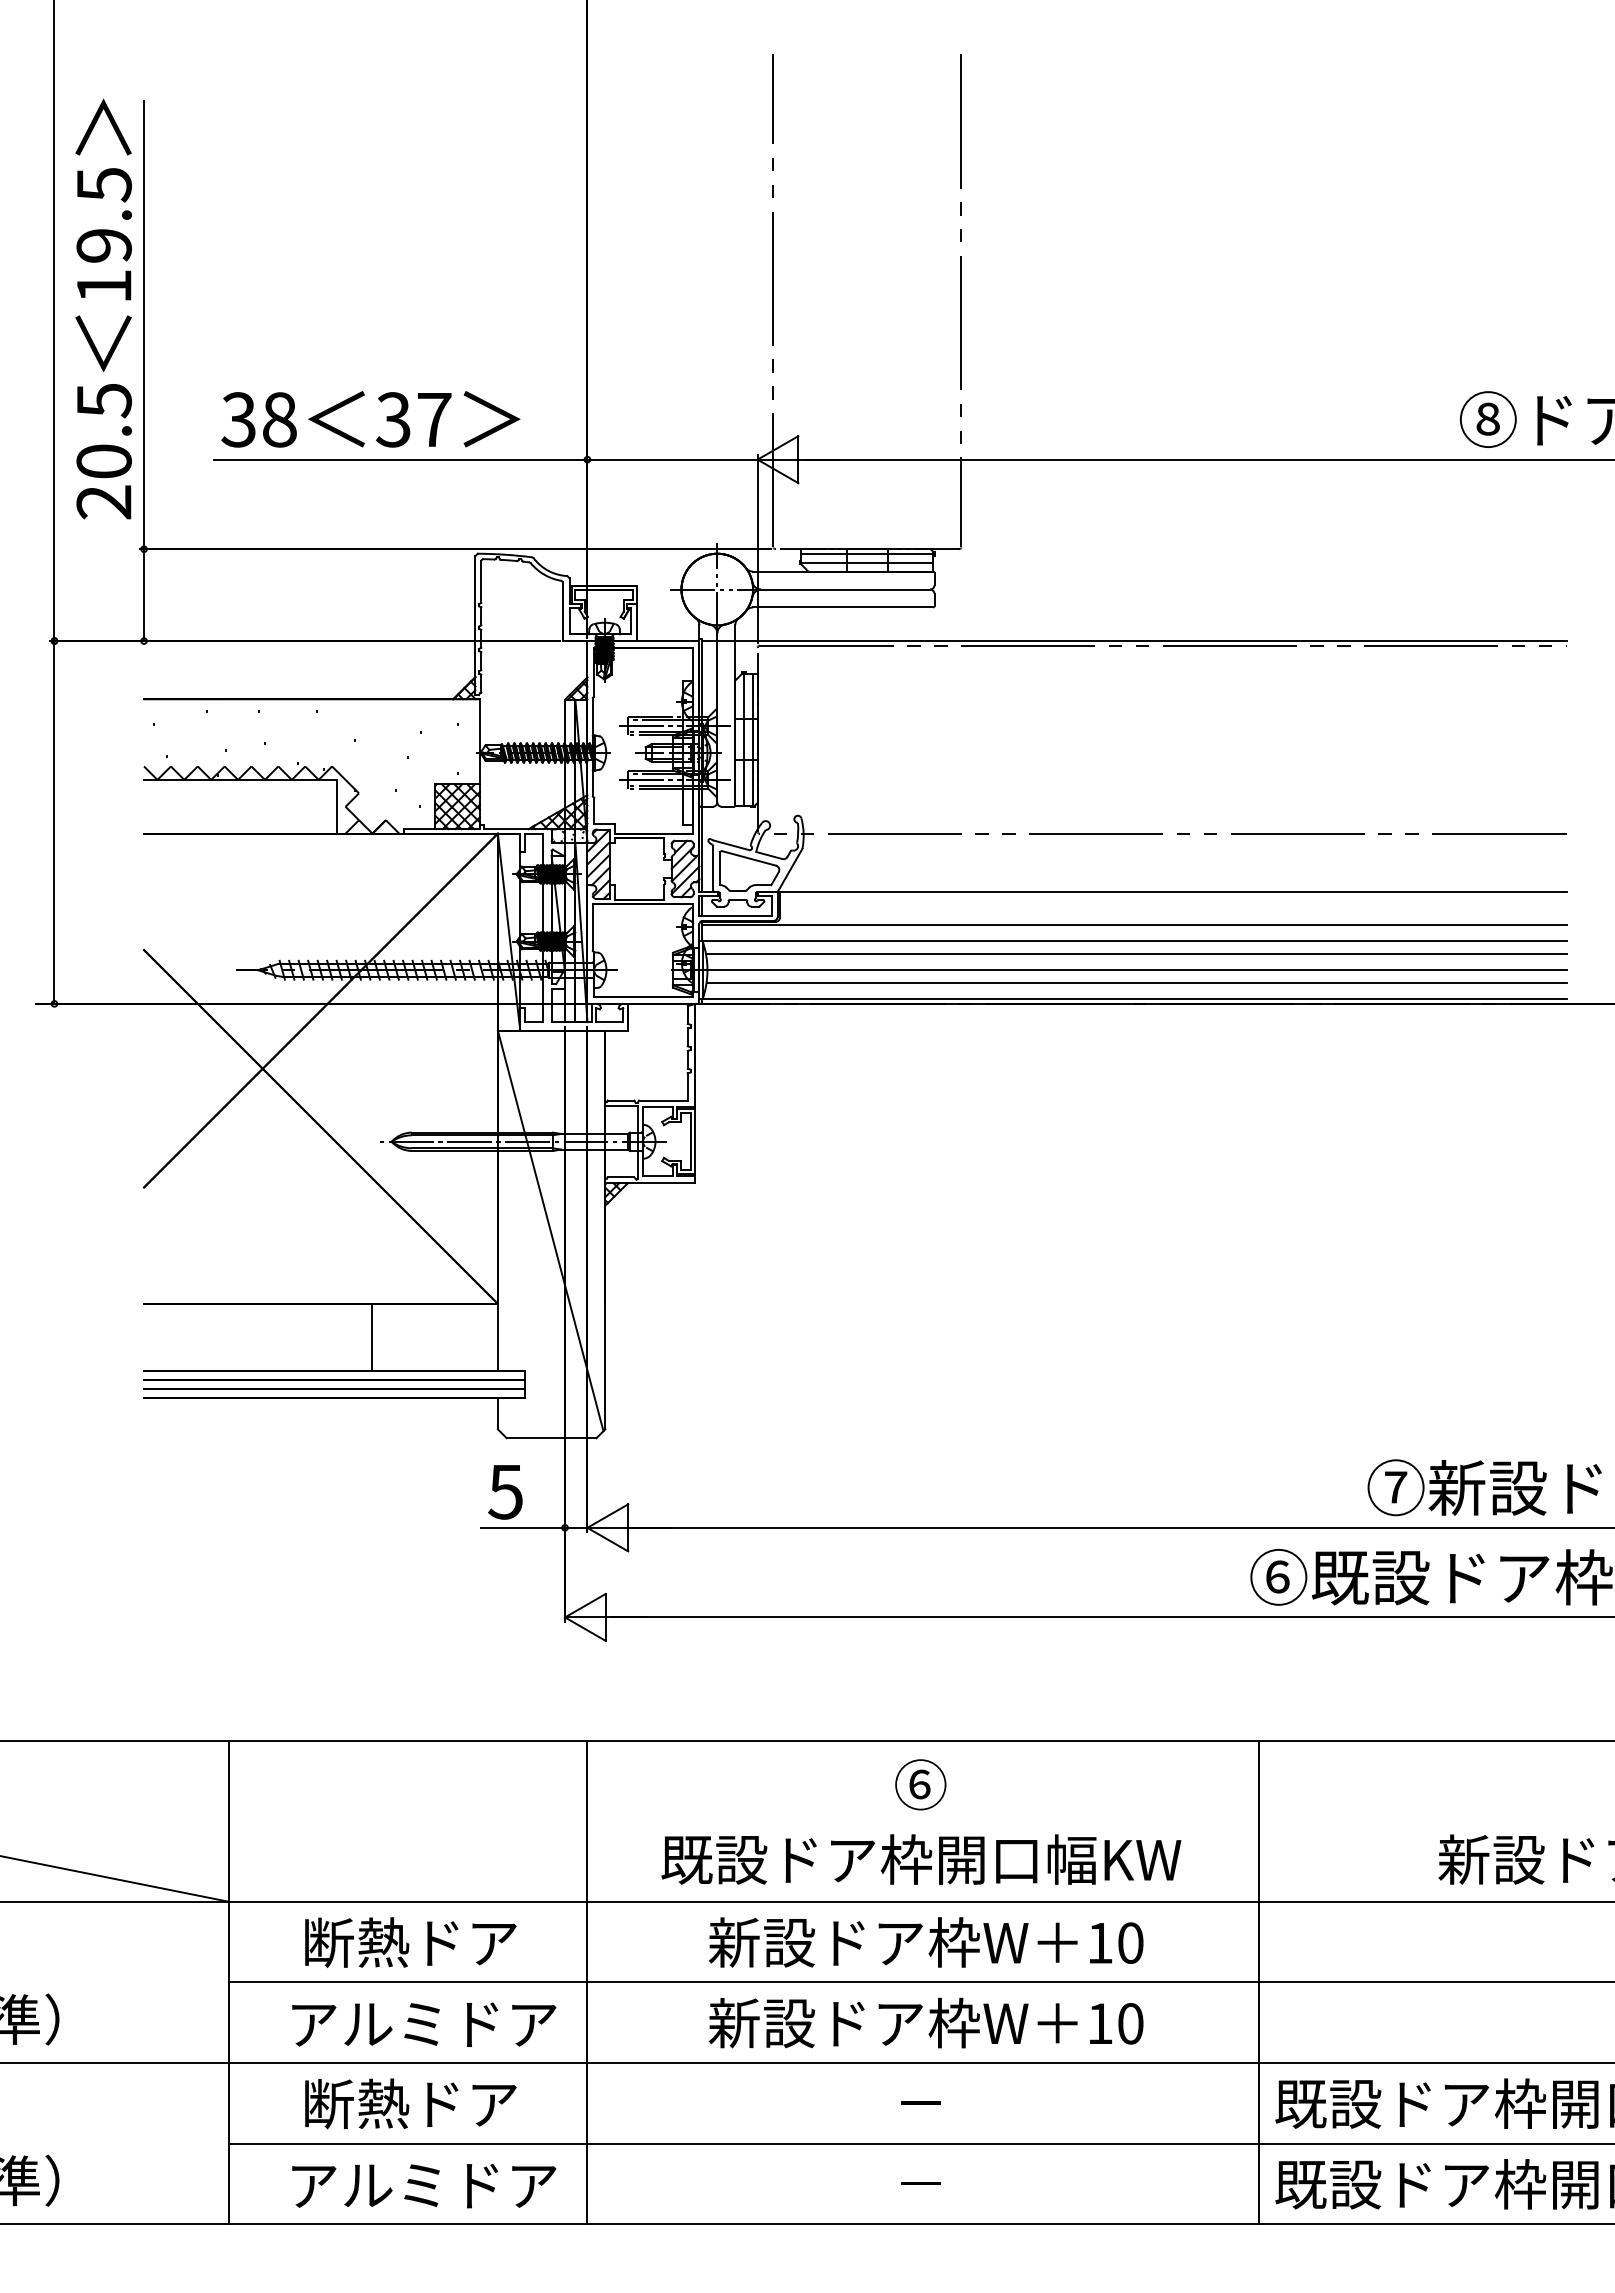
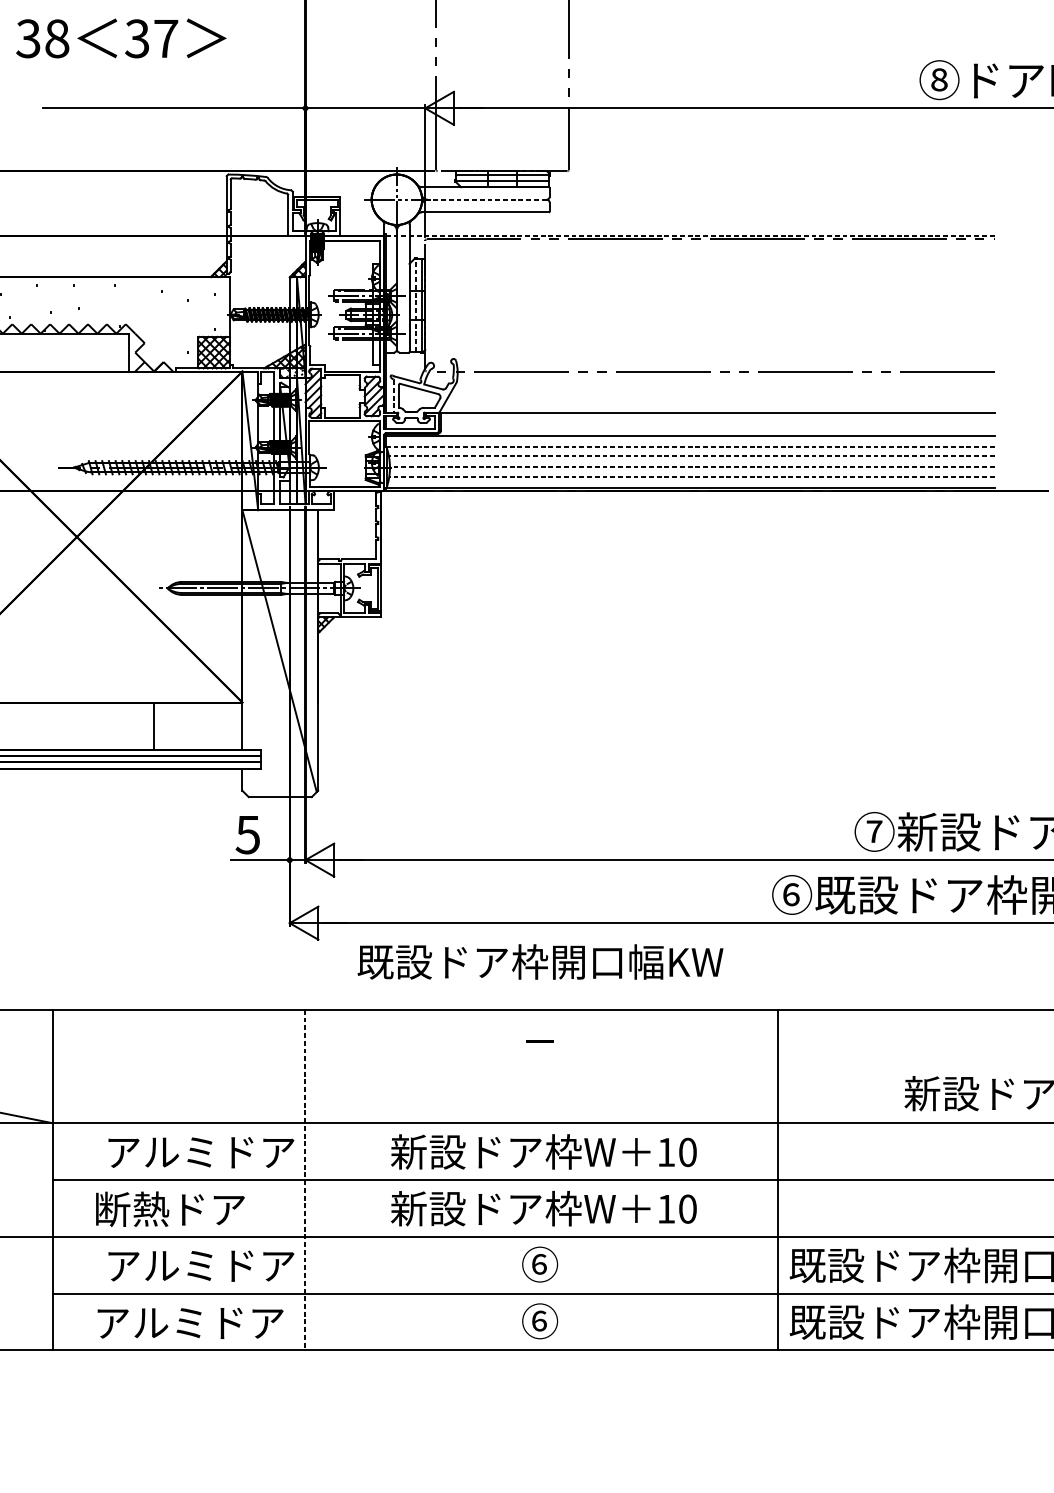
text: (370, 419) -> (121, 38), moved
line: (845, 589) -> (487, 199), solid -> dashed
line: (1133, 641) -> (689, 236), solid -> dashed
line: (744, 739) -> (416, 305), solid -> dashed
line: (713, 868) -> (394, 396), solid -> dashed
line: (1133, 940) -> (689, 446), solid -> dashed
line: (1135, 954) -> (691, 456), solid -> dashed
line: (1136, 969) -> (691, 467), solid -> dashed
line: (1136, 983) -> (691, 477), solid -> dashed
text: (920, 1784) -> (539, 1040), ⑥ -> －
text: (921, 1859) -> (540, 961), moved
text: (438, 1942) -> (200, 1151), 断熱ドア -> アルミドア
line: (586, 1982) -> (304, 1180), solid -> dashed
text: (422, 2023) -> (189, 1208), アルミドア -> 断熱ドア
text: (920, 2102) -> (539, 1264), － -> ⑥
text: (438, 2103) -> (200, 1265), 断熱ドア -> アルミドア
text: (920, 2182) -> (539, 1320), － -> ⑥

